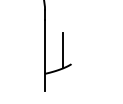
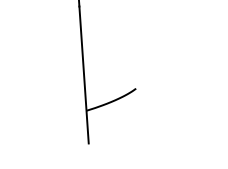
line: (63, 50) -> (118, 63), removed

